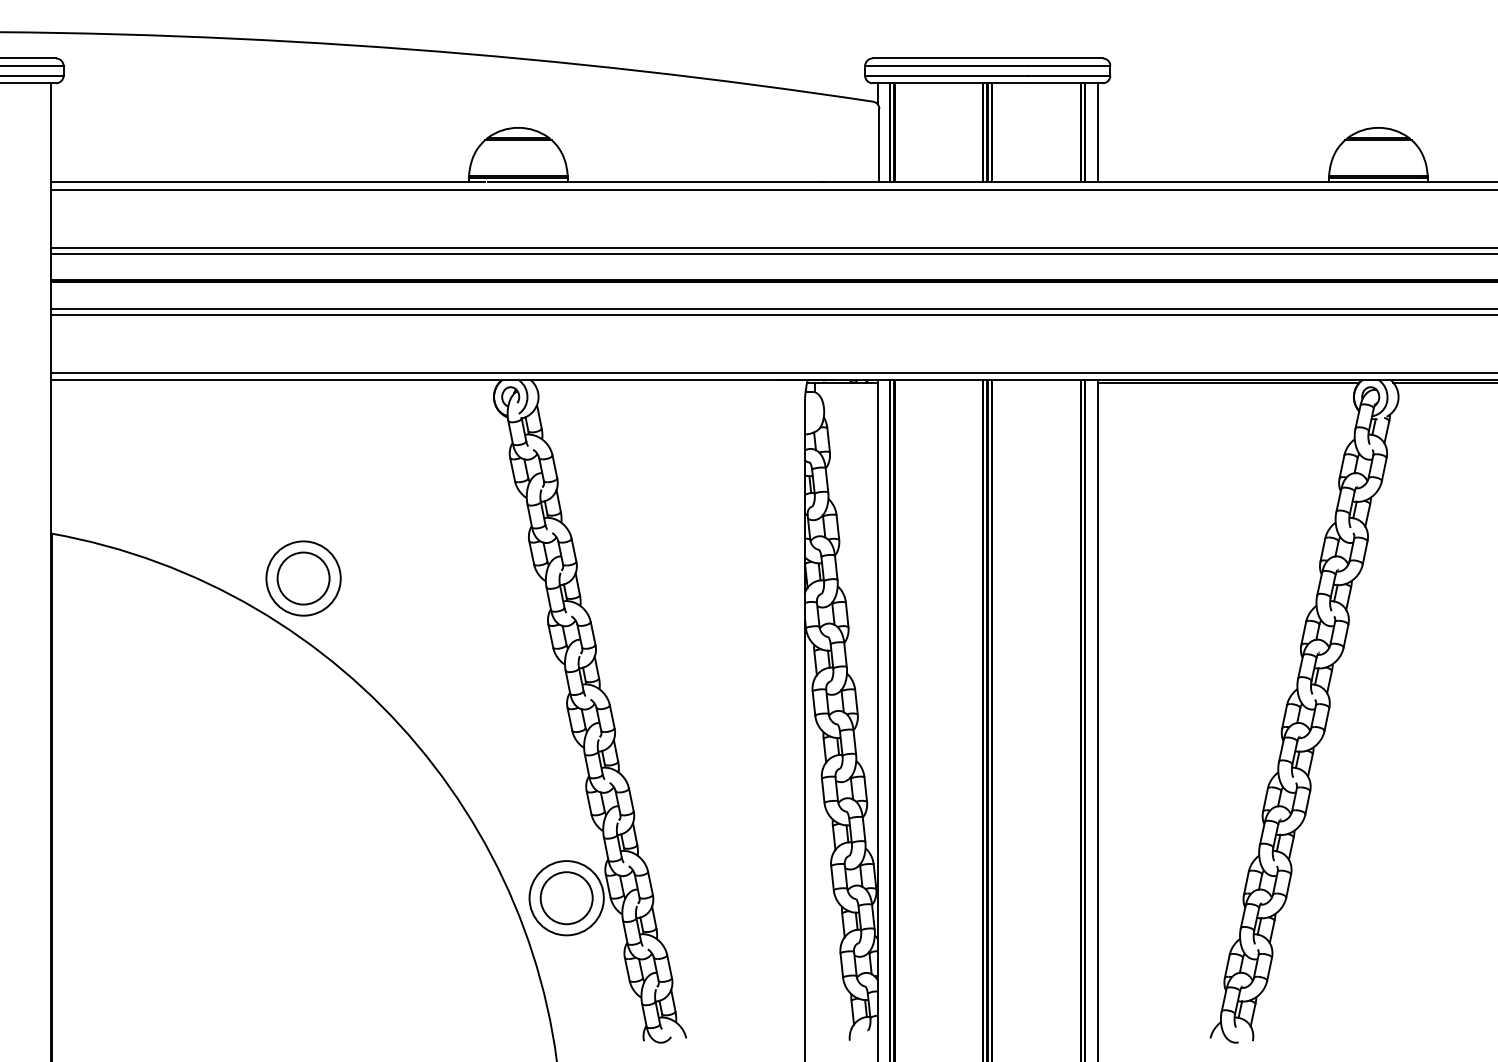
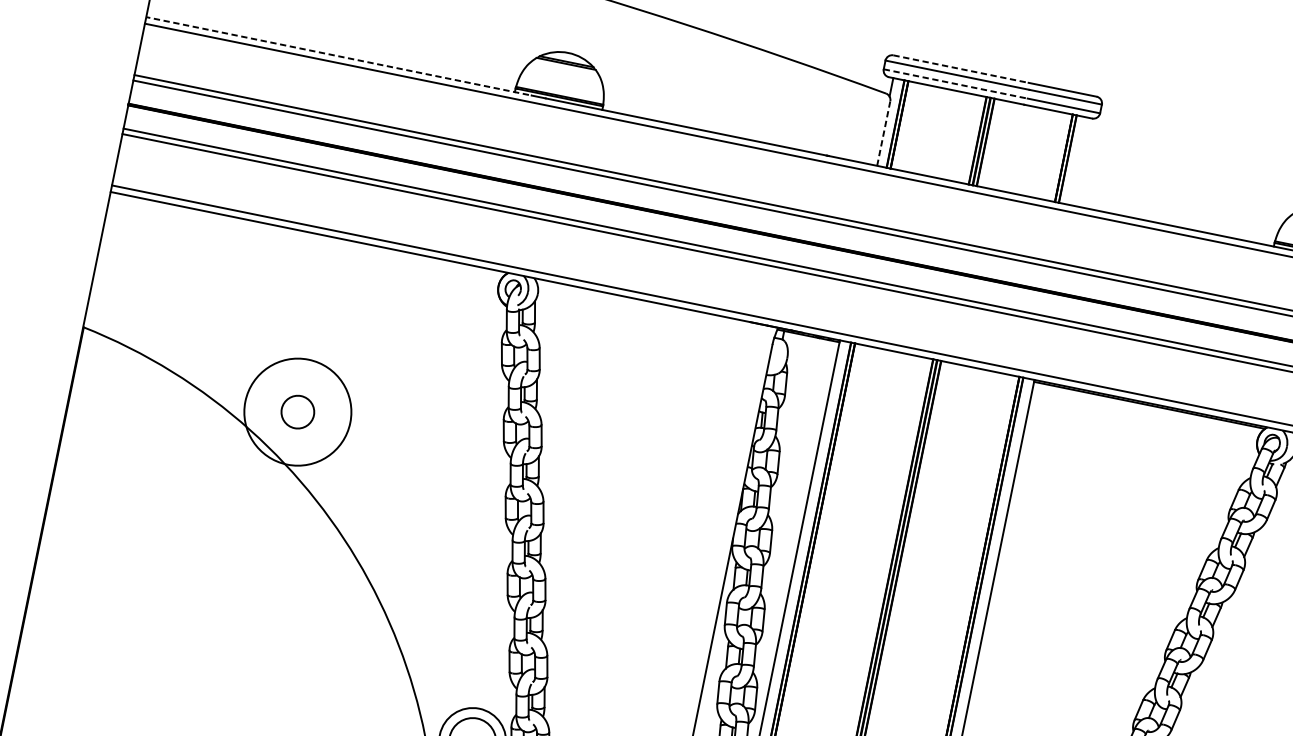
line: (949, 58) -> (961, 69), solid -> dashed
line: (946, 75) -> (955, 83), solid -> dashed
line: (1097, 132) -> (1078, 161), removed
line: (879, 145) -> (883, 133), solid -> dashed
line: (267, 182) -> (337, 56), solid -> dashed
circle: (303, 578) -> (297, 412), size x0.7
circle: (303, 578) -> (297, 412), size x1.6

